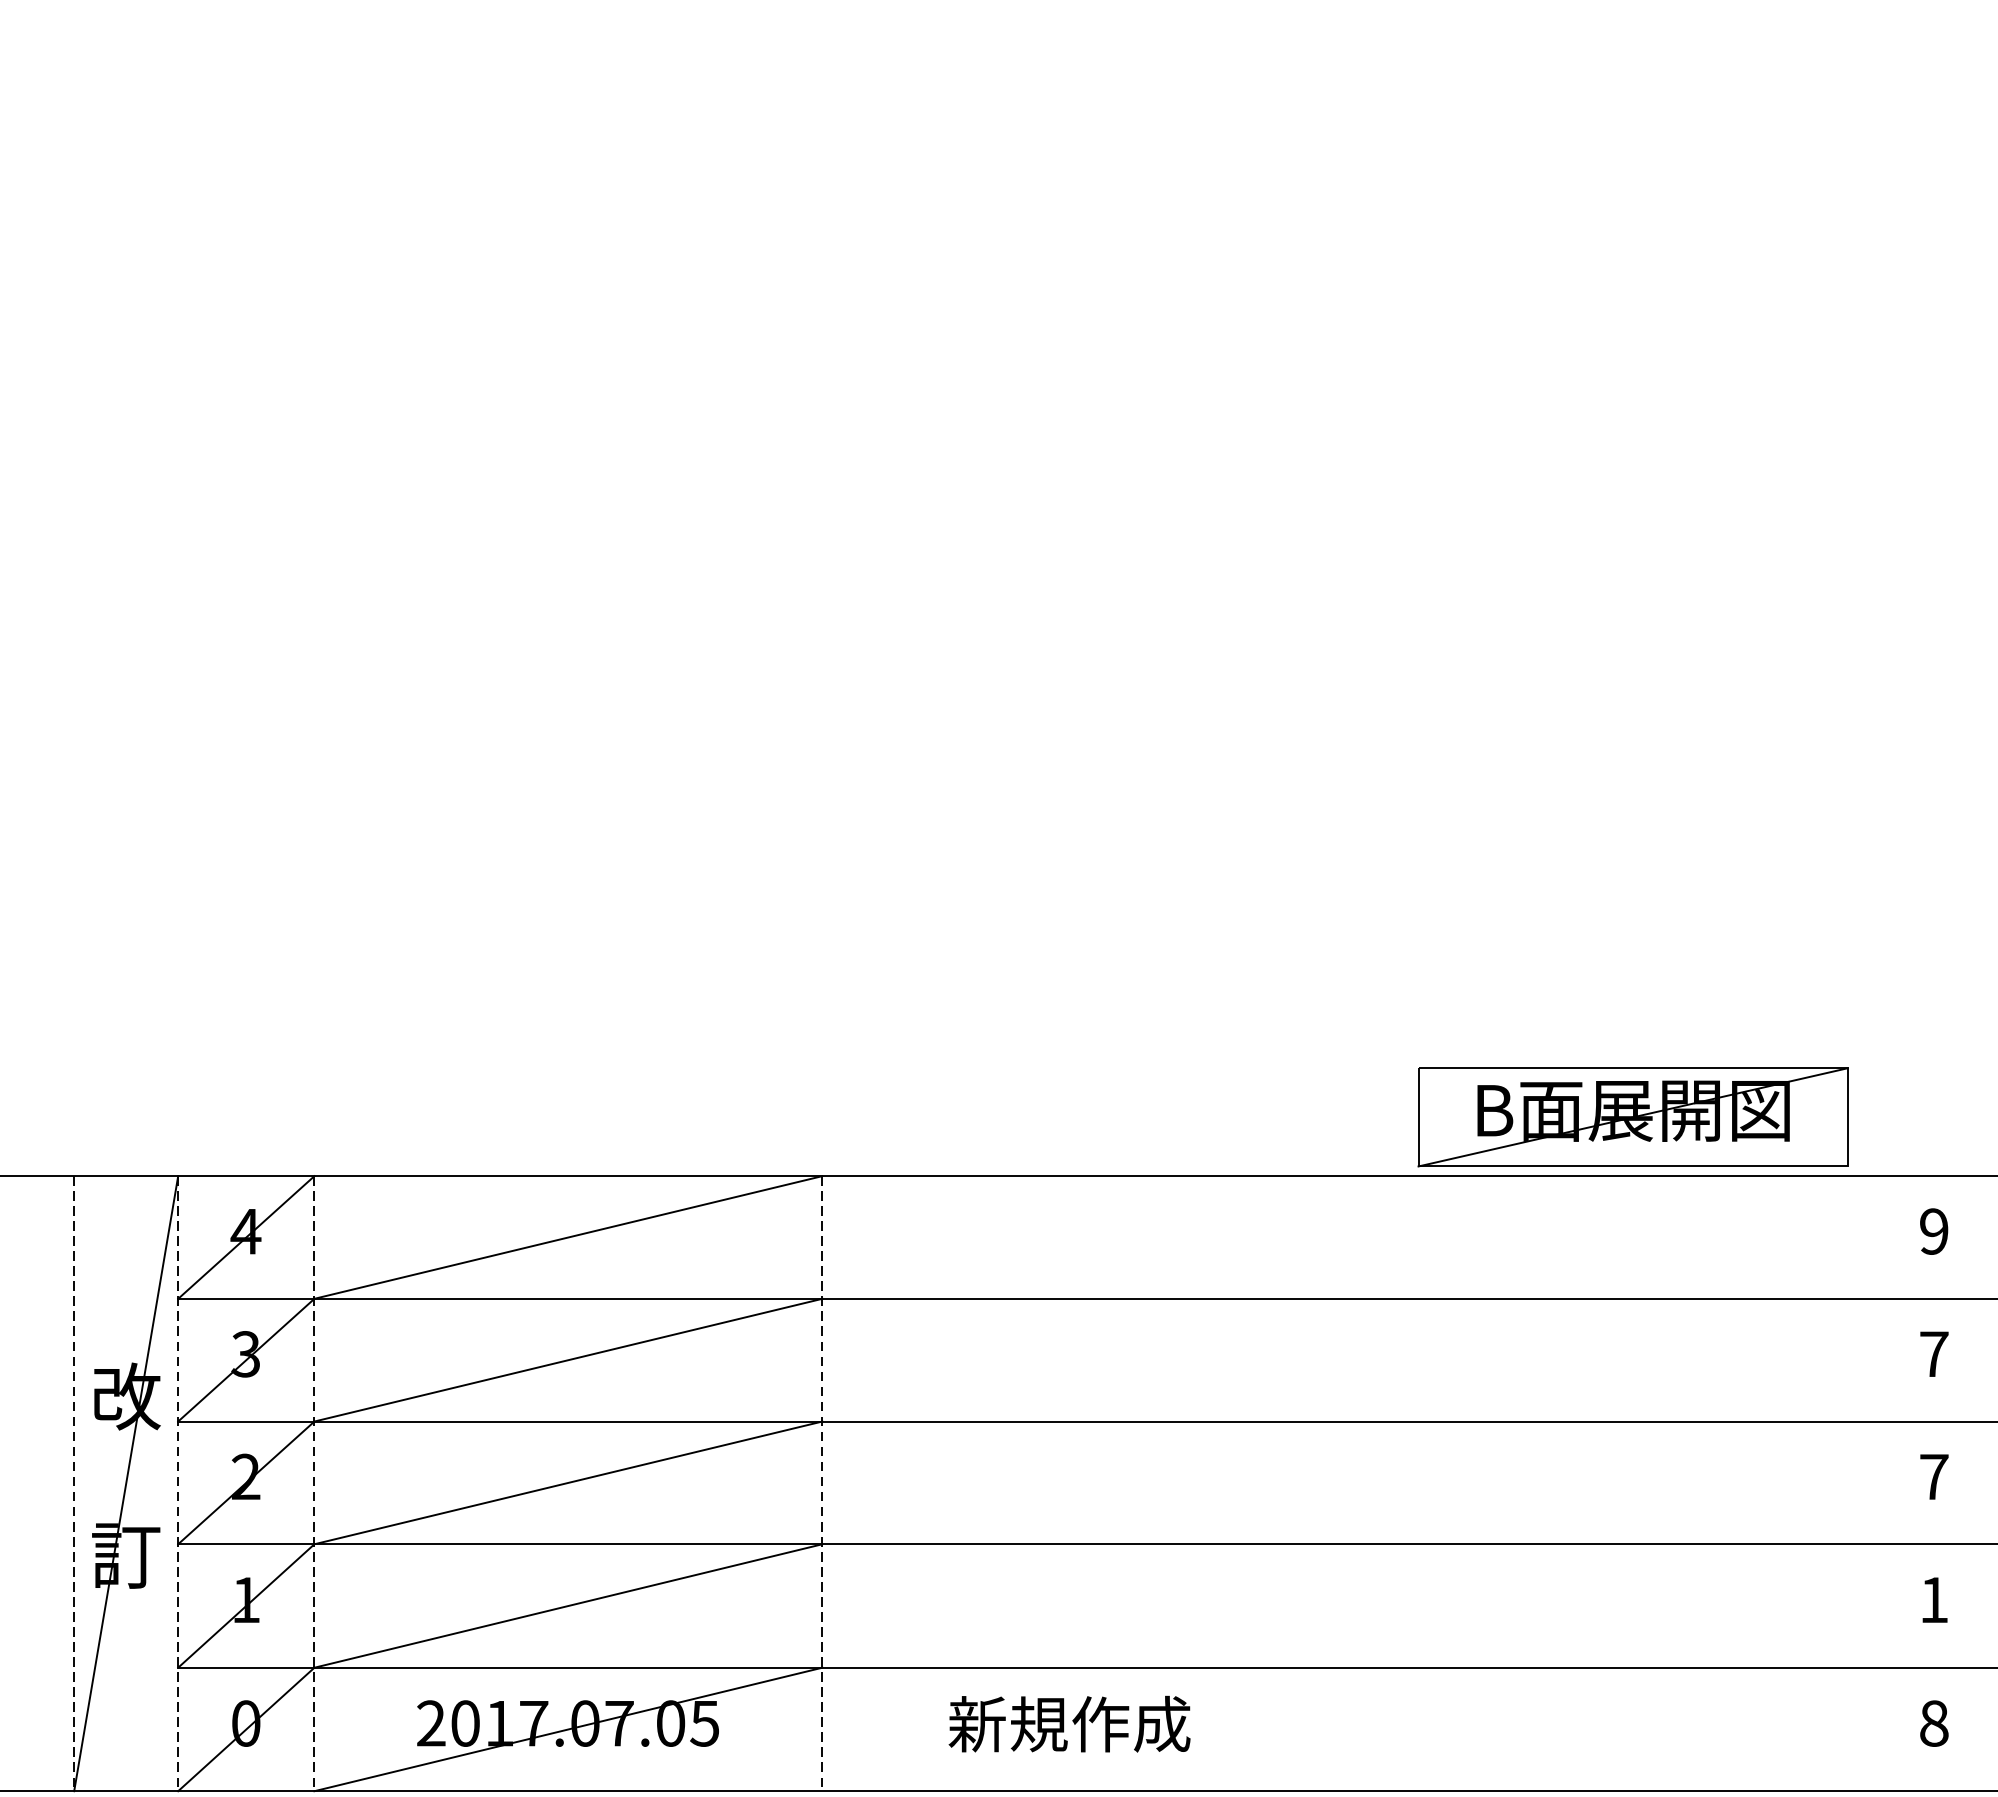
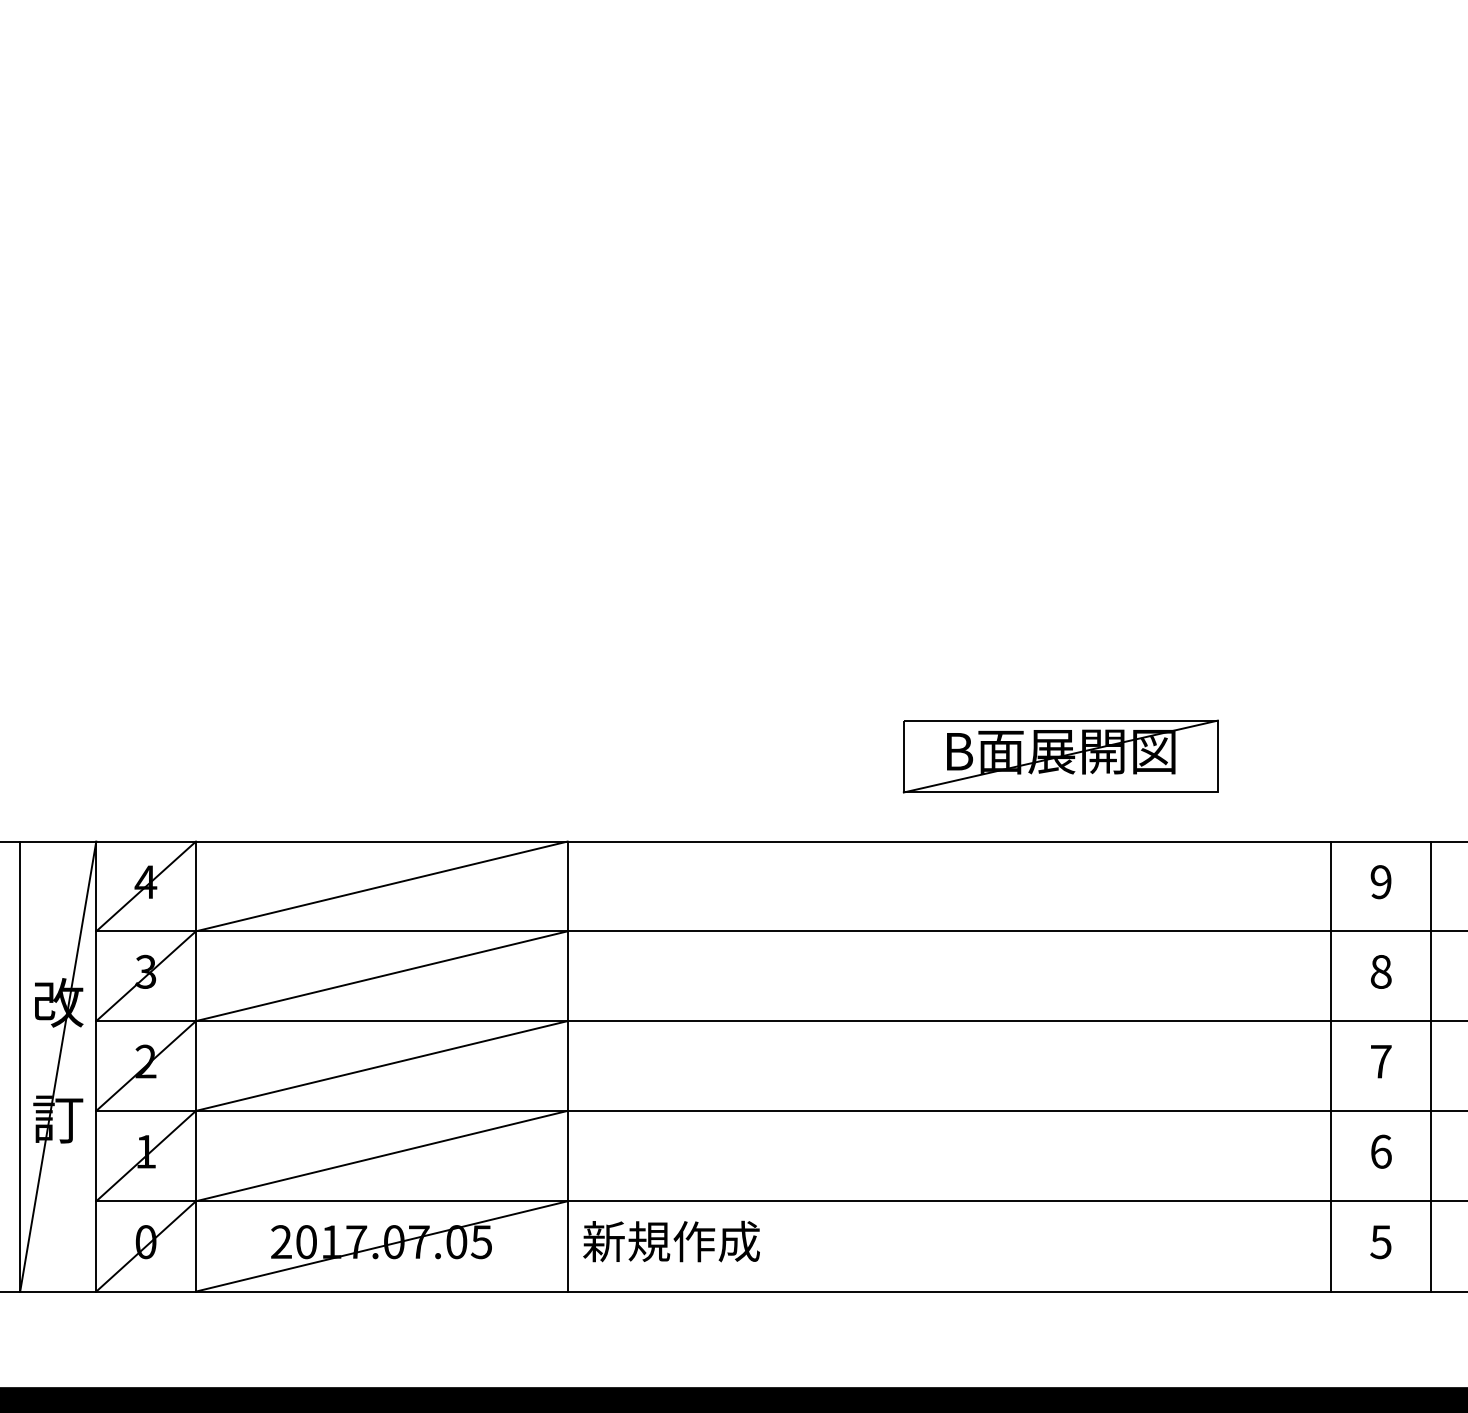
part: (1632, 1117) -> (1060, 756), moved
text: (1933, 1353) -> (1380, 971), 7 -> 8
line: (1866, 1483) -> (1331, 1066), added
line: (74, 1484) -> (20, 1067), dashed -> solid
line: (178, 1484) -> (96, 1067), dashed -> solid
line: (313, 1484) -> (195, 1067), dashed -> solid
line: (822, 1484) -> (567, 1067), dashed -> solid
text: (1934, 1599) -> (1381, 1151), 1 -> 6
text: (1069, 1724) -> (671, 1241), moved
text: (1933, 1724) -> (1380, 1242), 8 -> 5

